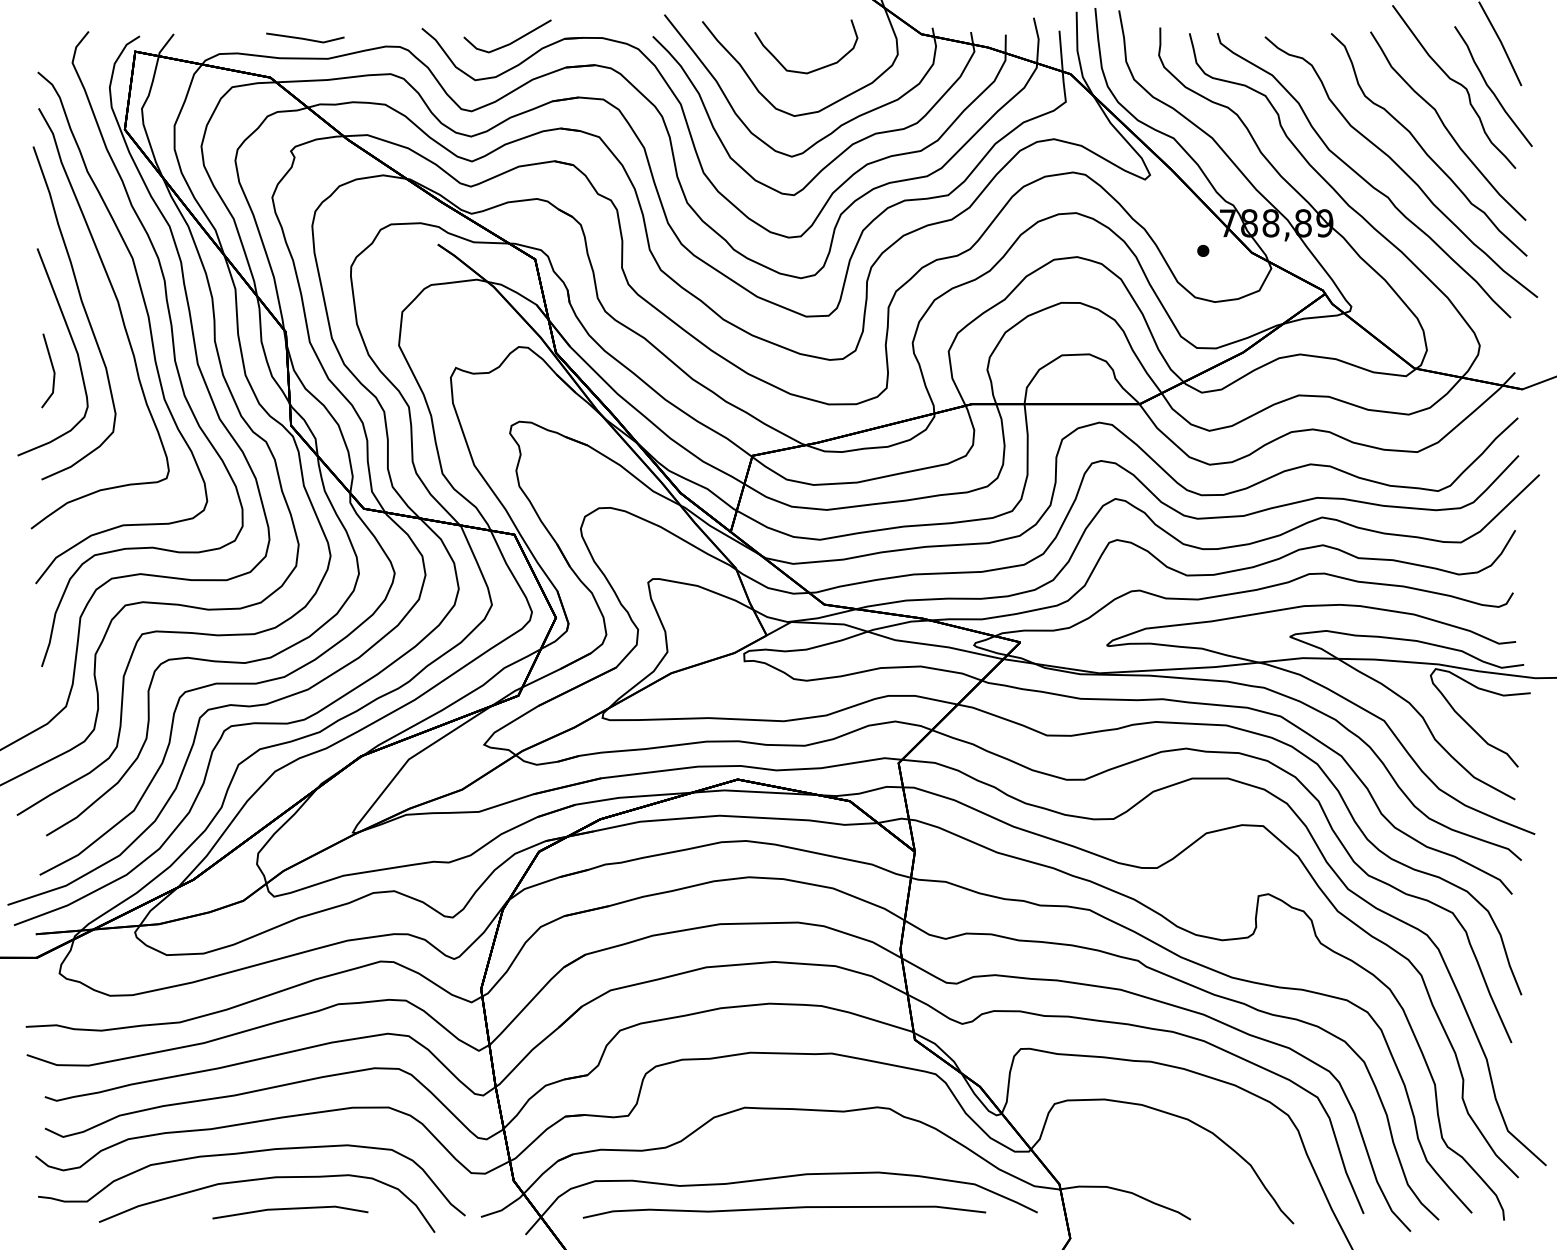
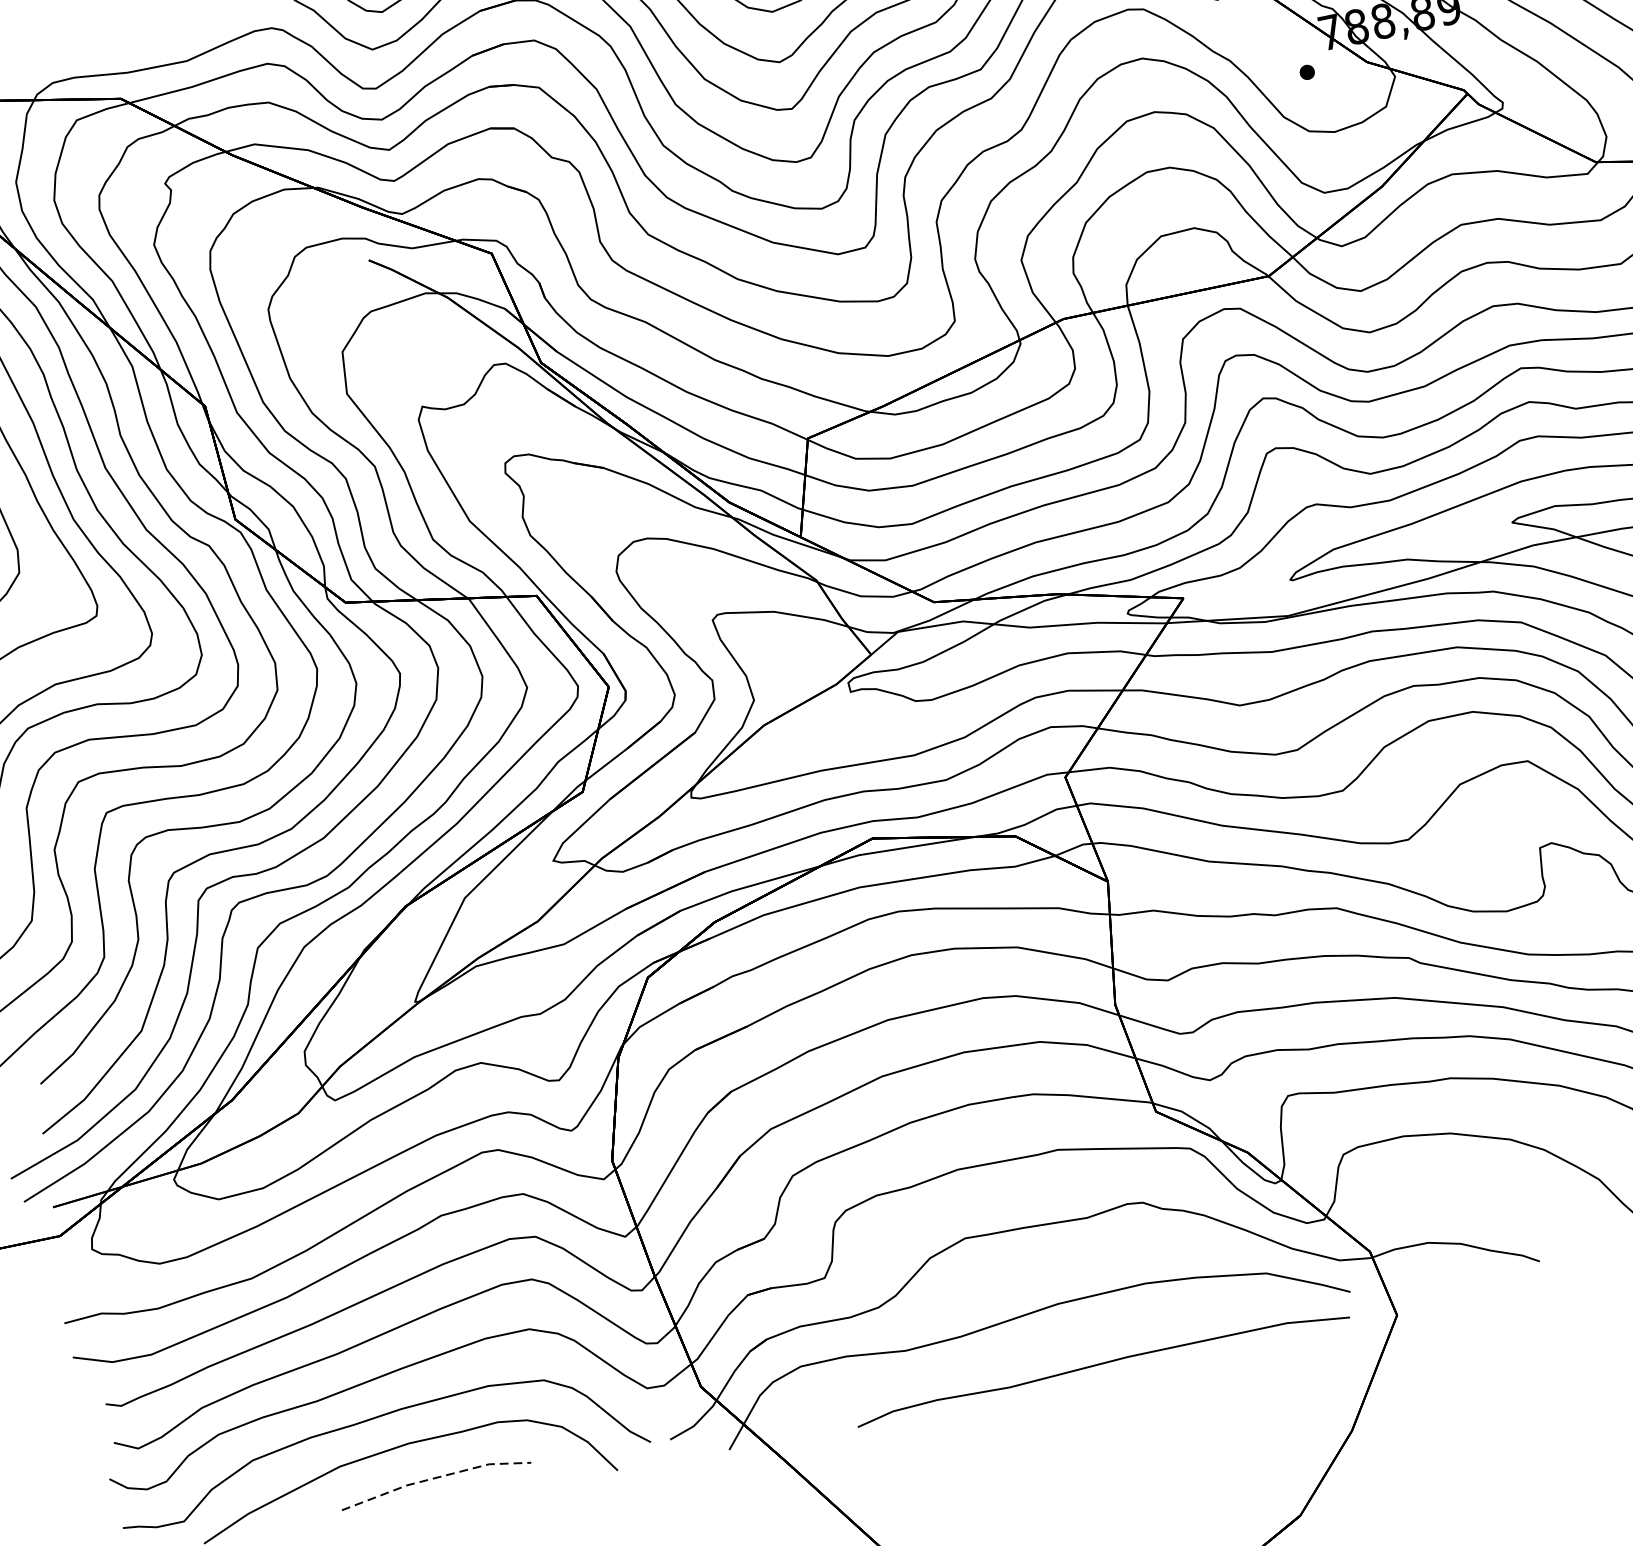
line: (305, 38) -> (154, 41), removed
line: (290, 1208) -> (434, 1477), solid -> dashed
curve: (783, 1209) -> (1101, 1365), moved

